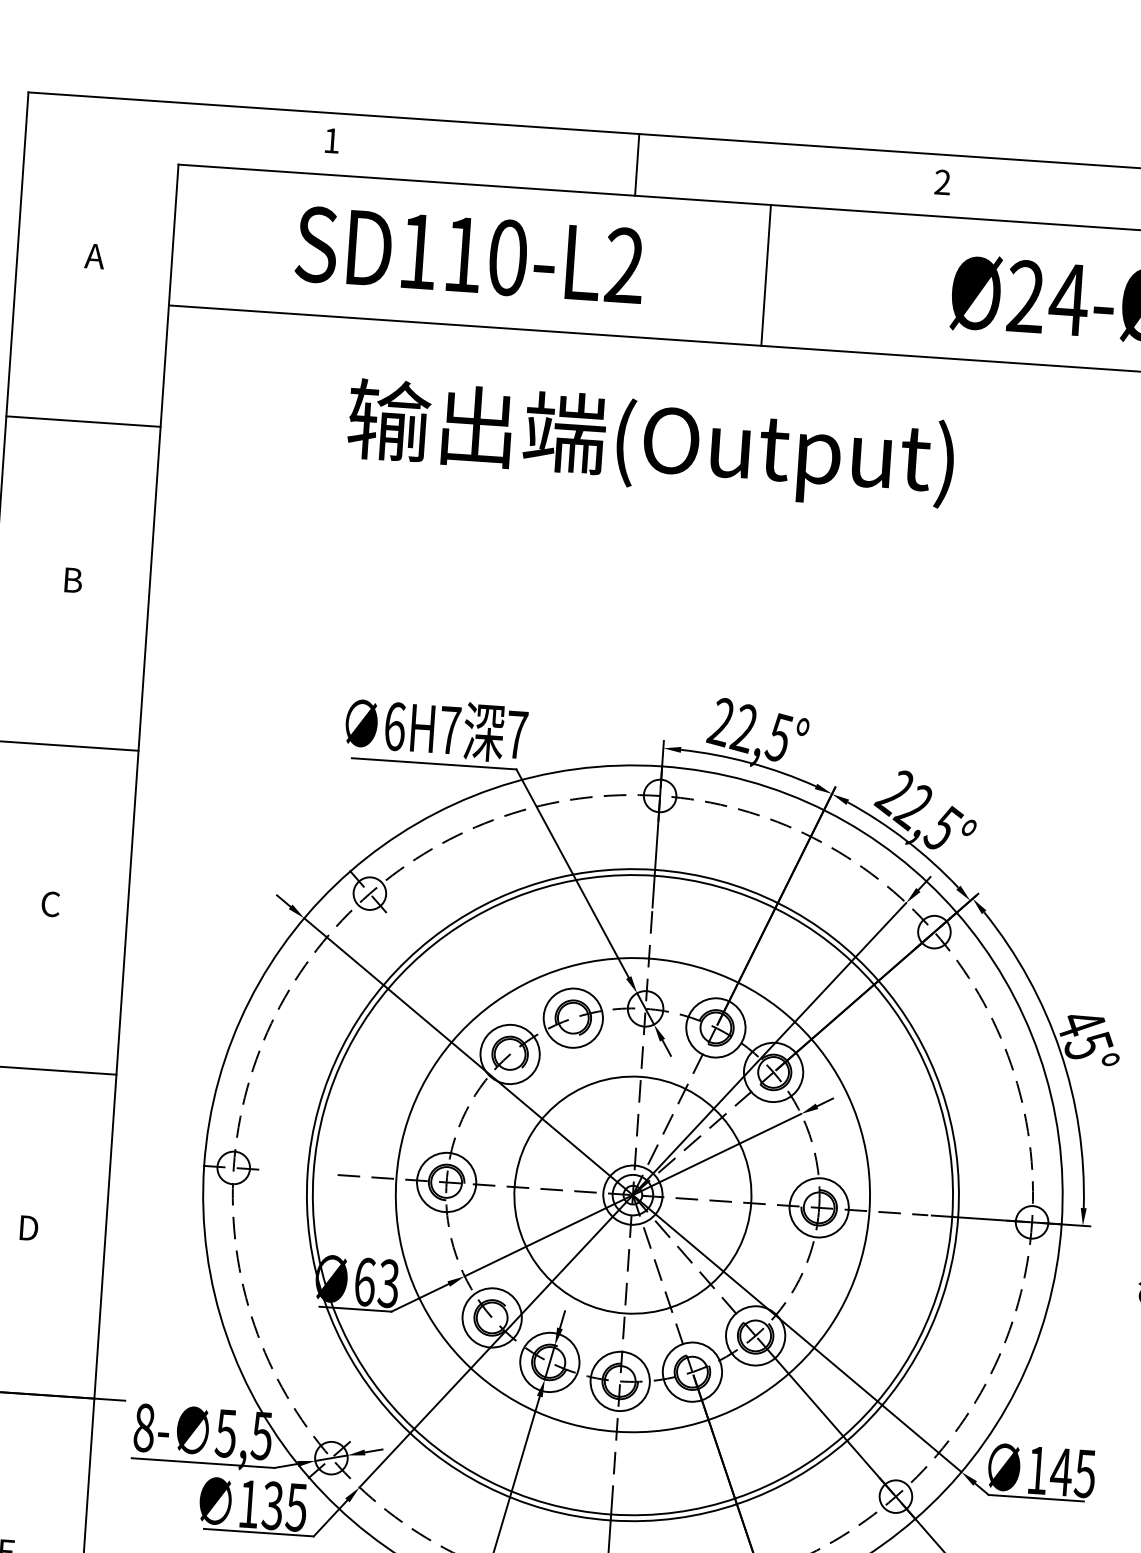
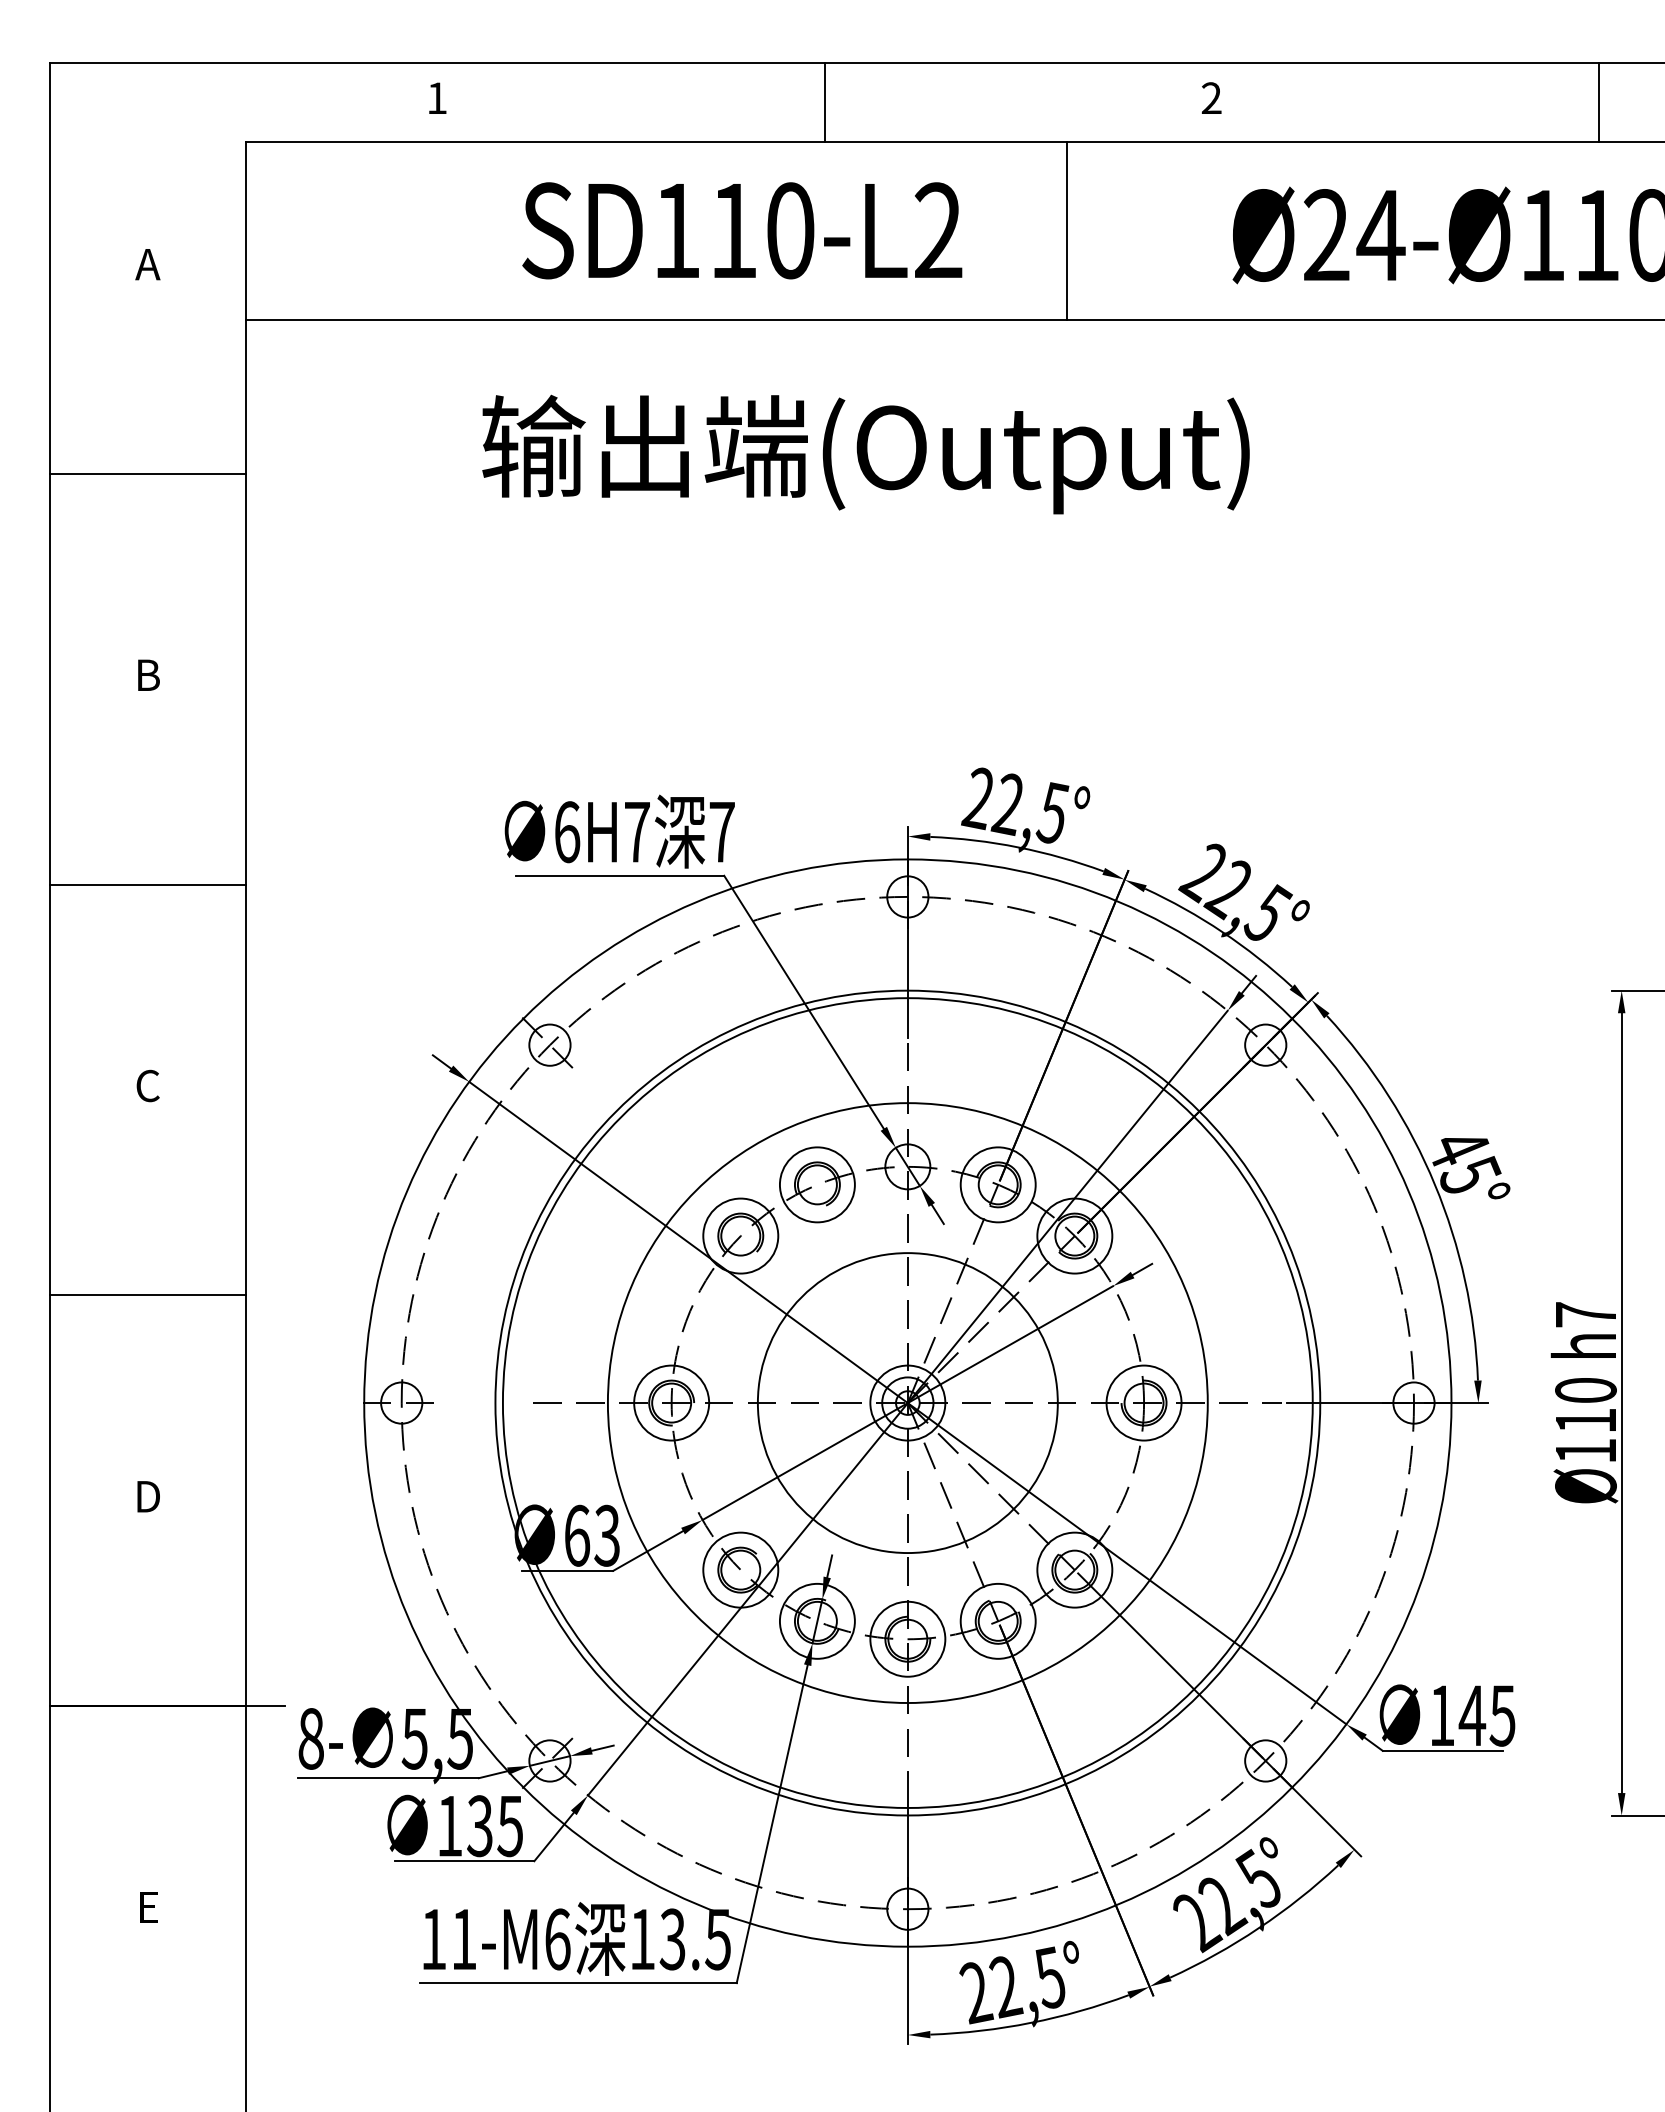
text: (470, 254) -> (742, 230), moved
line: (765, 275) -> (1066, 230), moved

